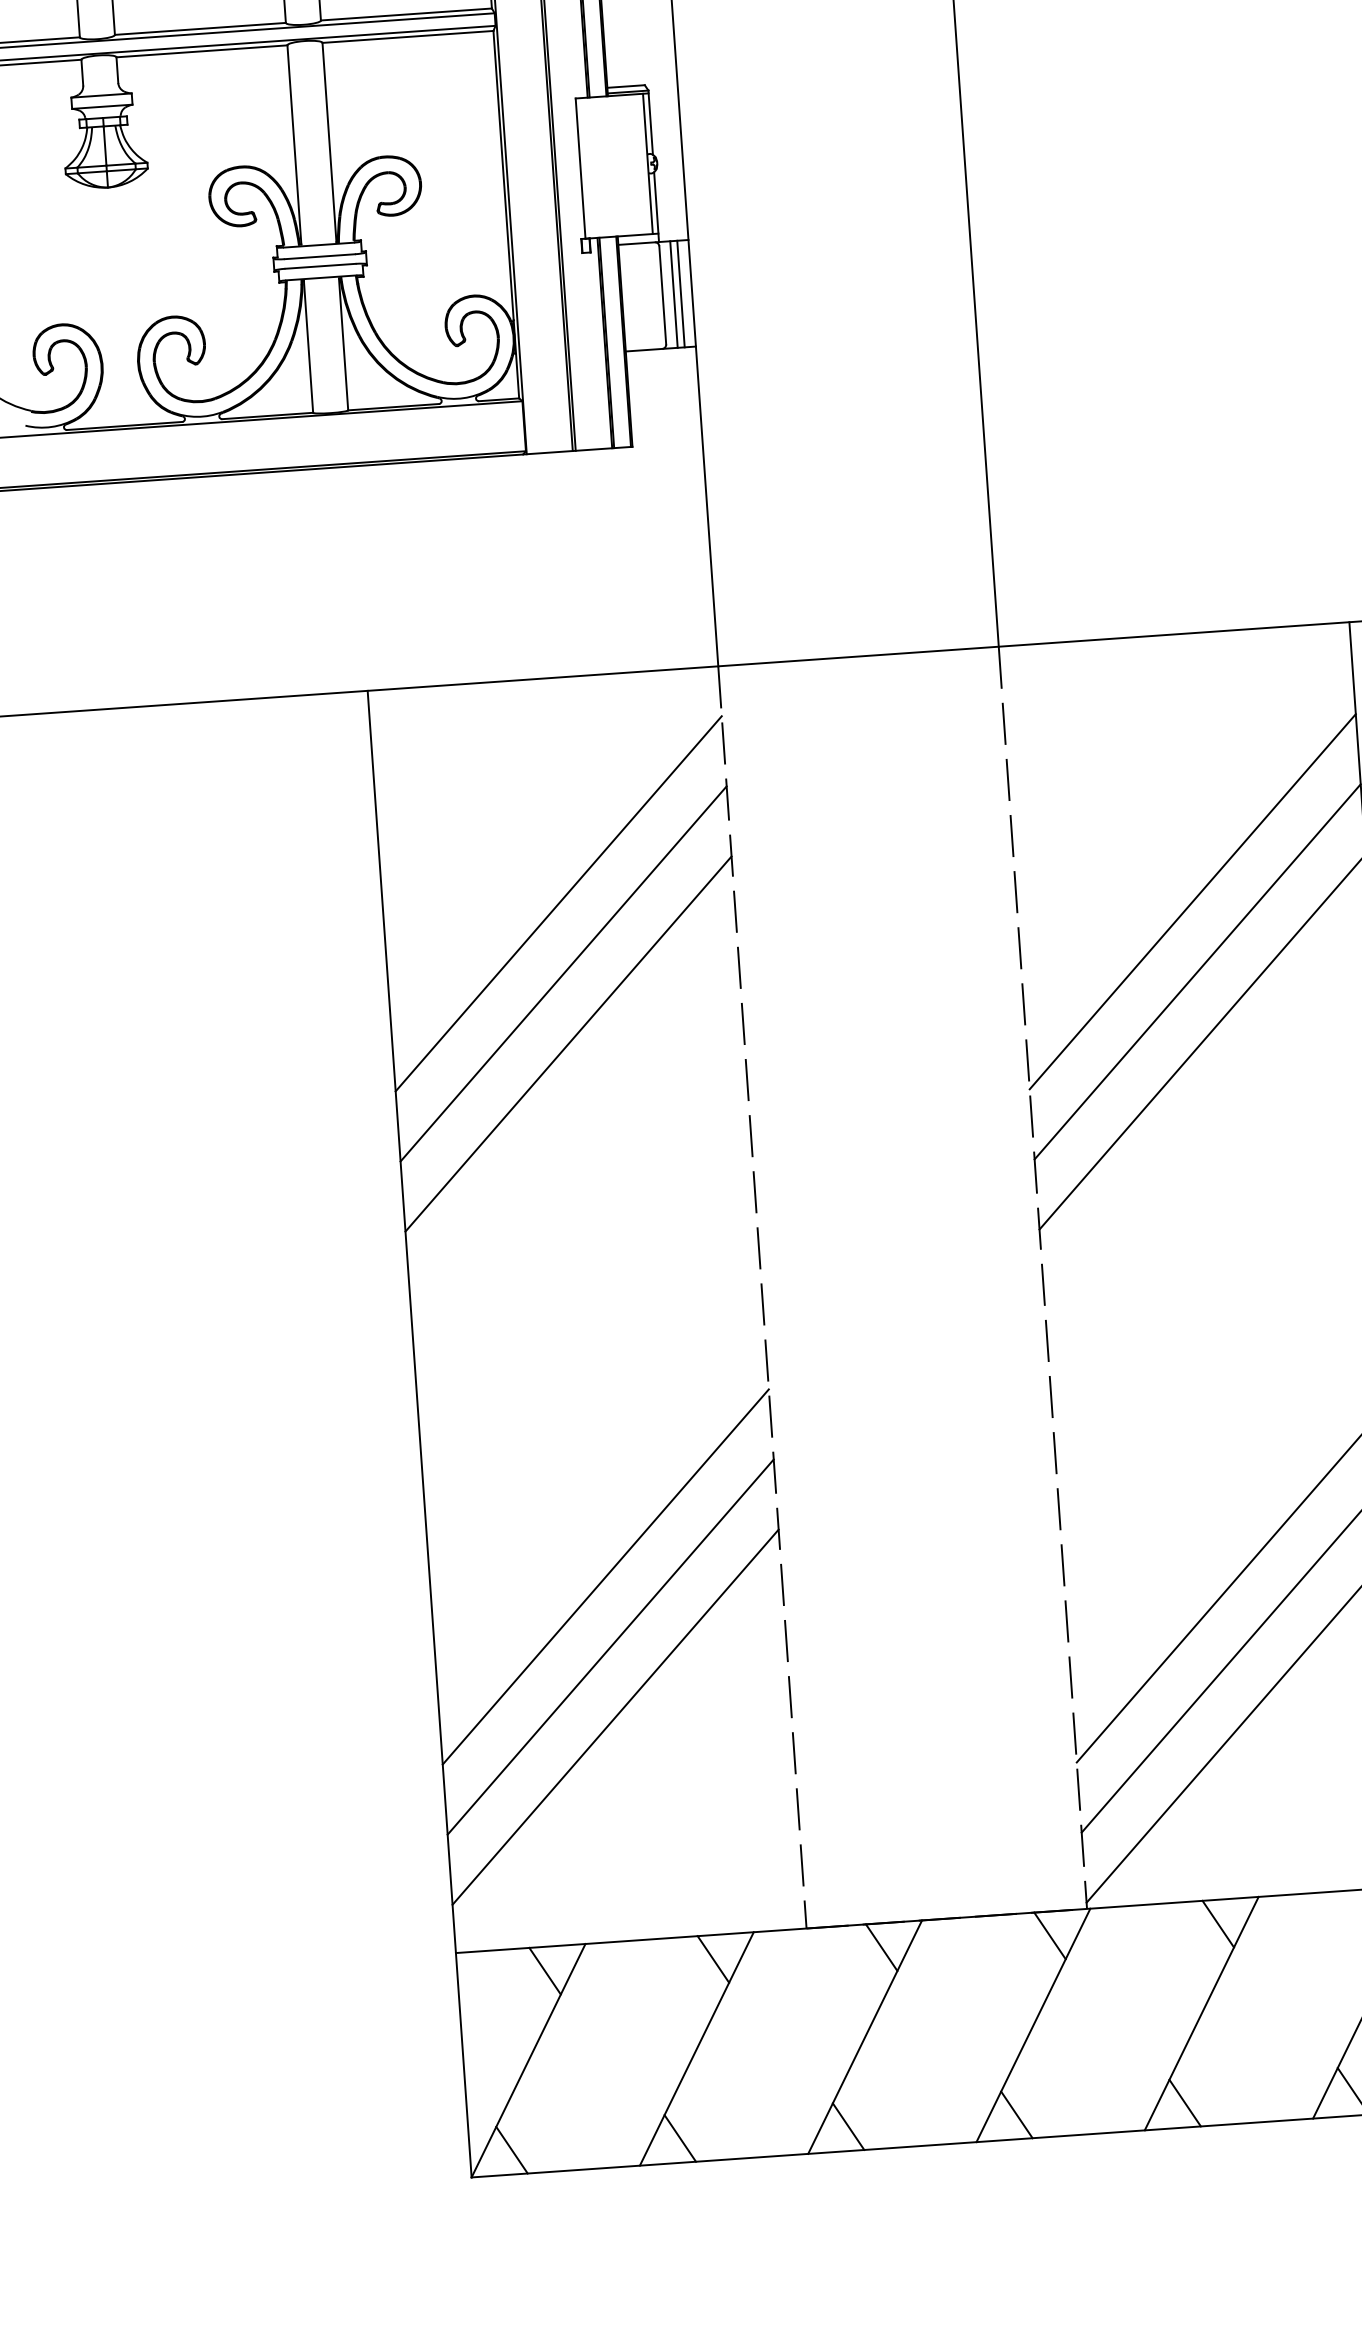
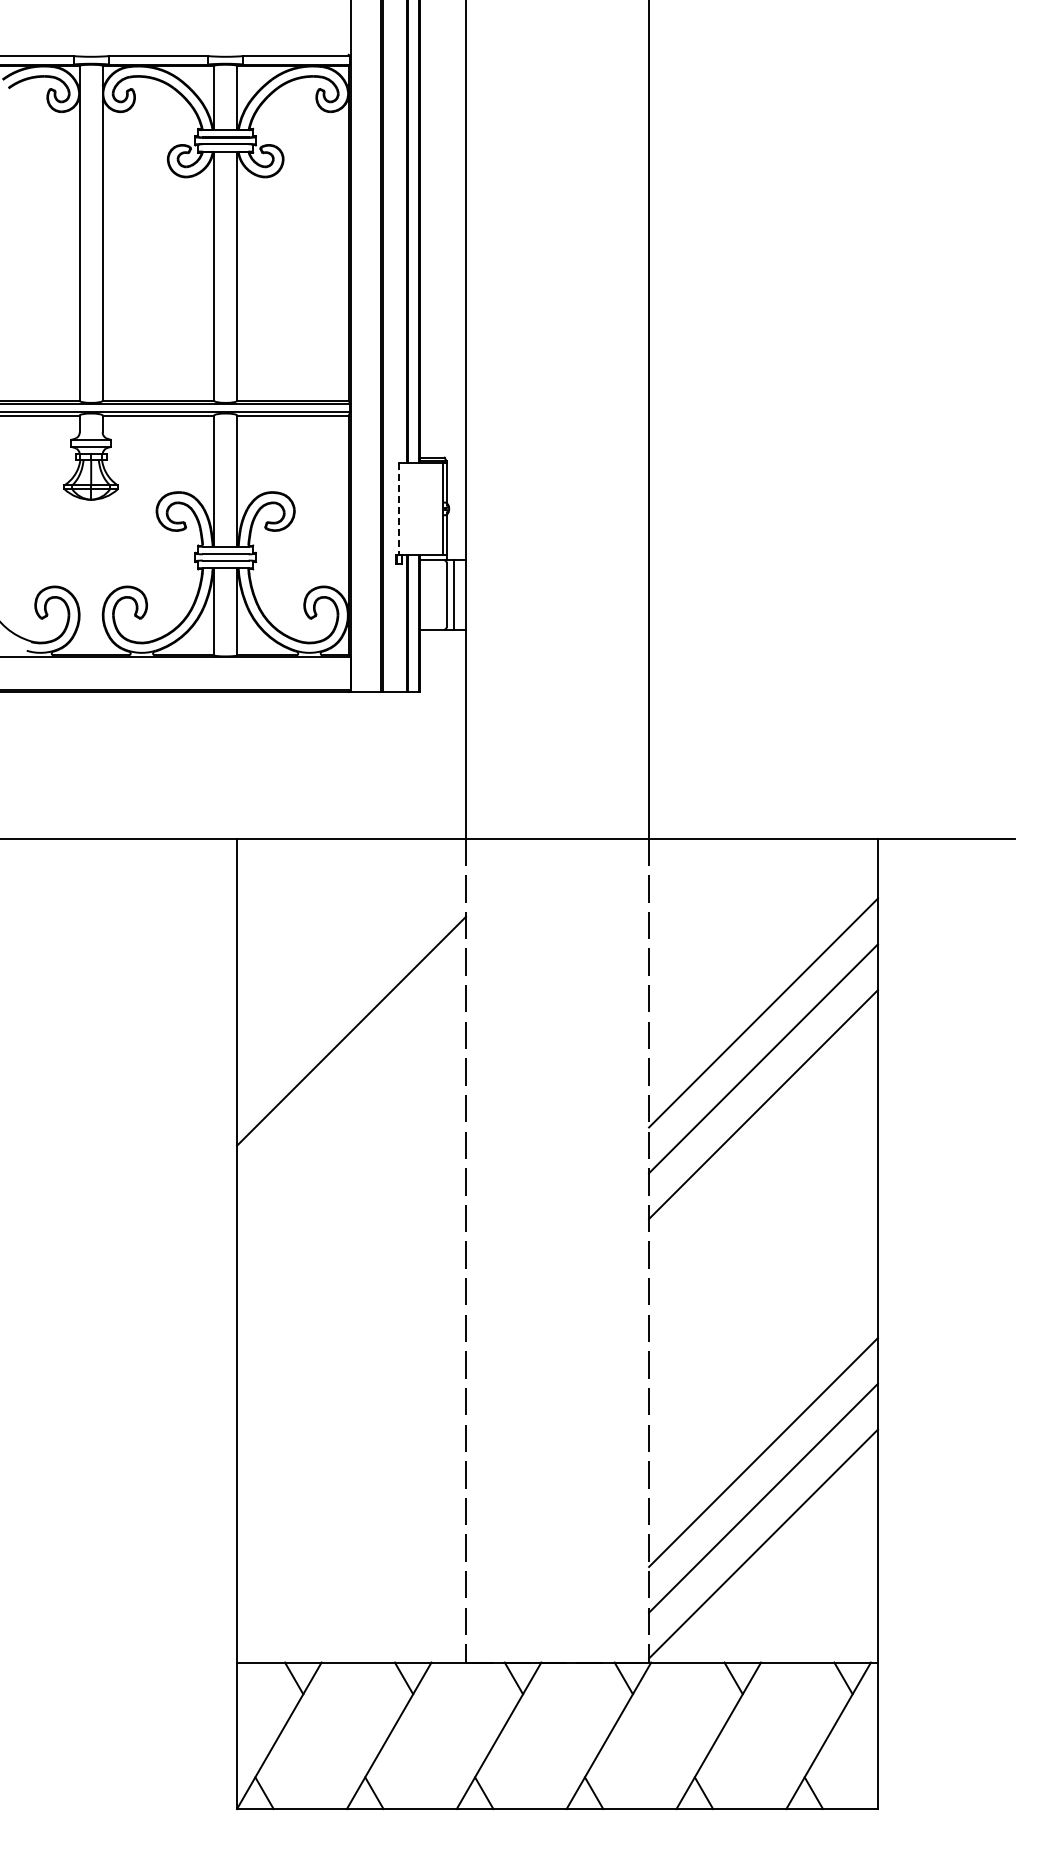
line: (581, 167) -> (399, 508), solid -> dashed
line: (680, 293) -> (458, 594), removed
line: (558, 903) -> (351, 985), removed
line: (568, 1043) -> (351, 1076), removed
line: (605, 1576) -> (351, 1424), removed
line: (610, 1646) -> (351, 1470), removed
line: (615, 1717) -> (351, 1516), removed

